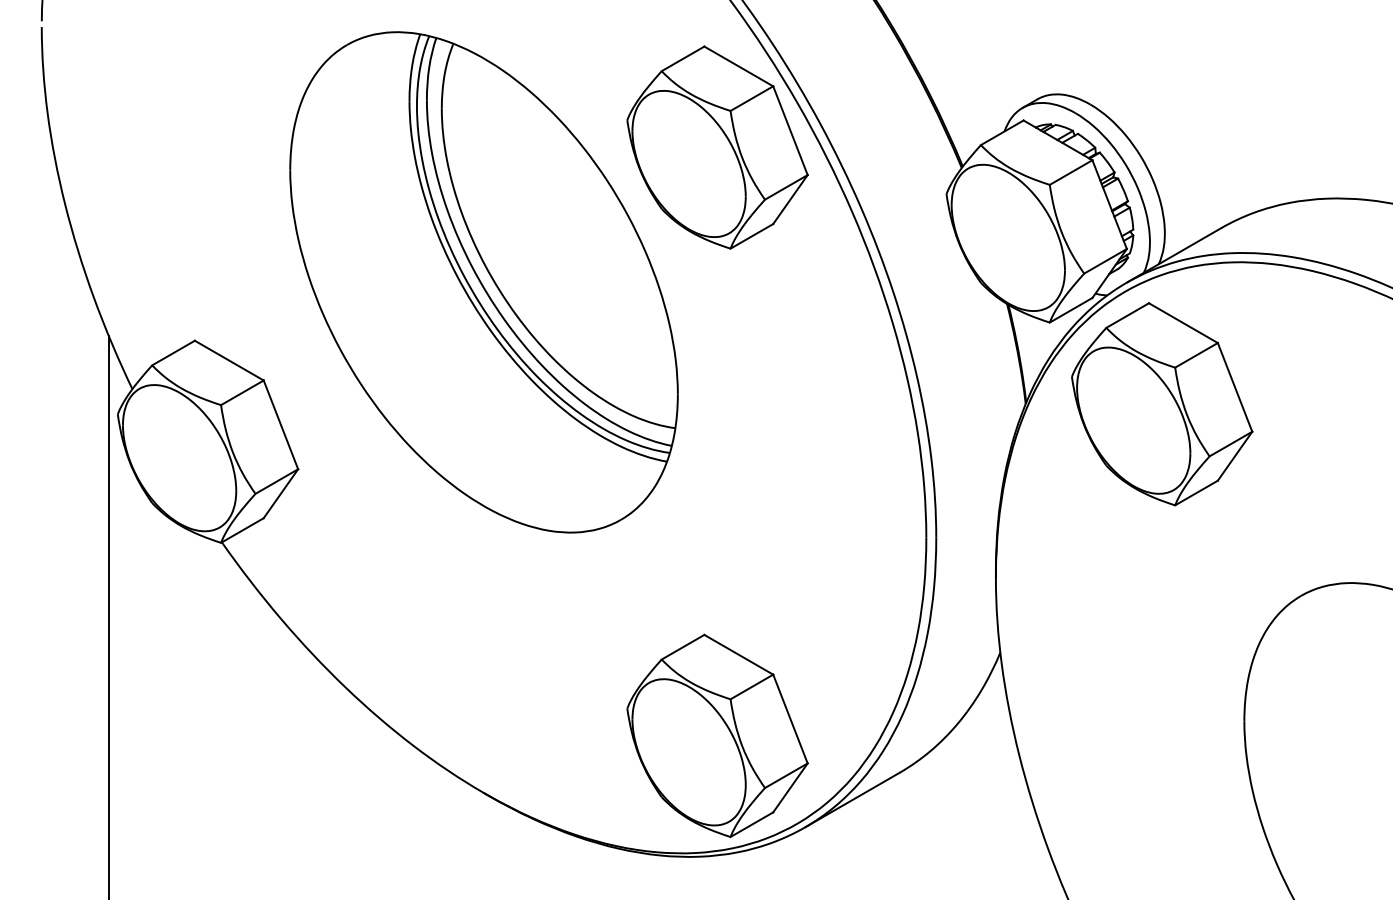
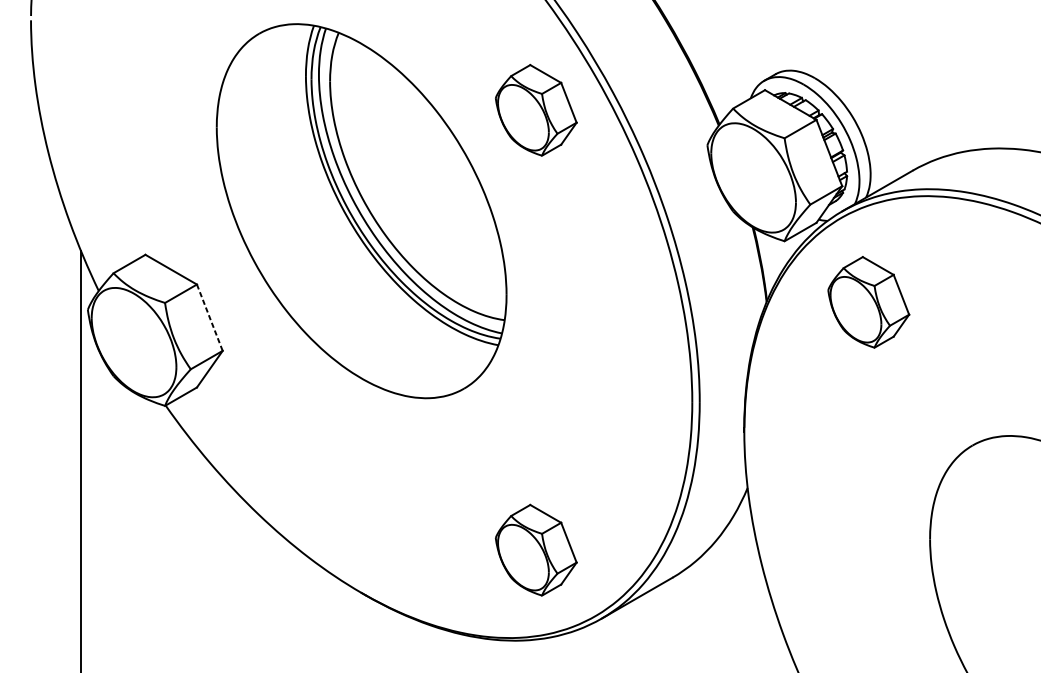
part: (717, 147) -> (536, 110), size x0.6
part: (1162, 404) -> (868, 302), size x0.6
line: (280, 424) -> (209, 317), solid -> dashed
part: (717, 735) -> (536, 549), size x0.6

